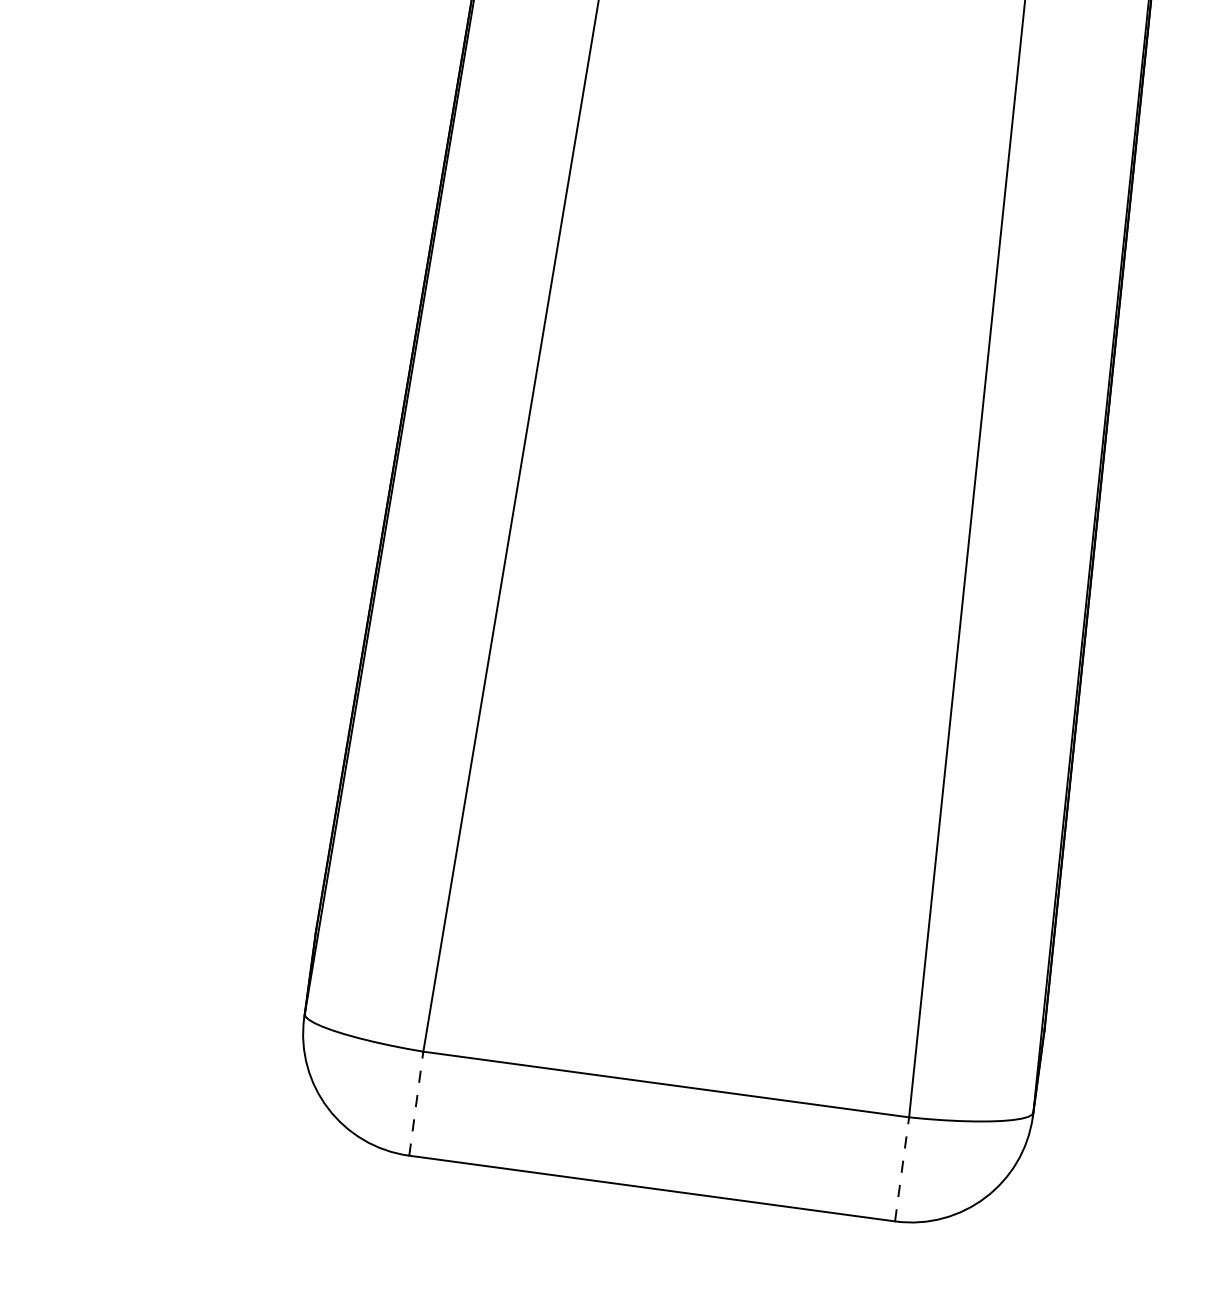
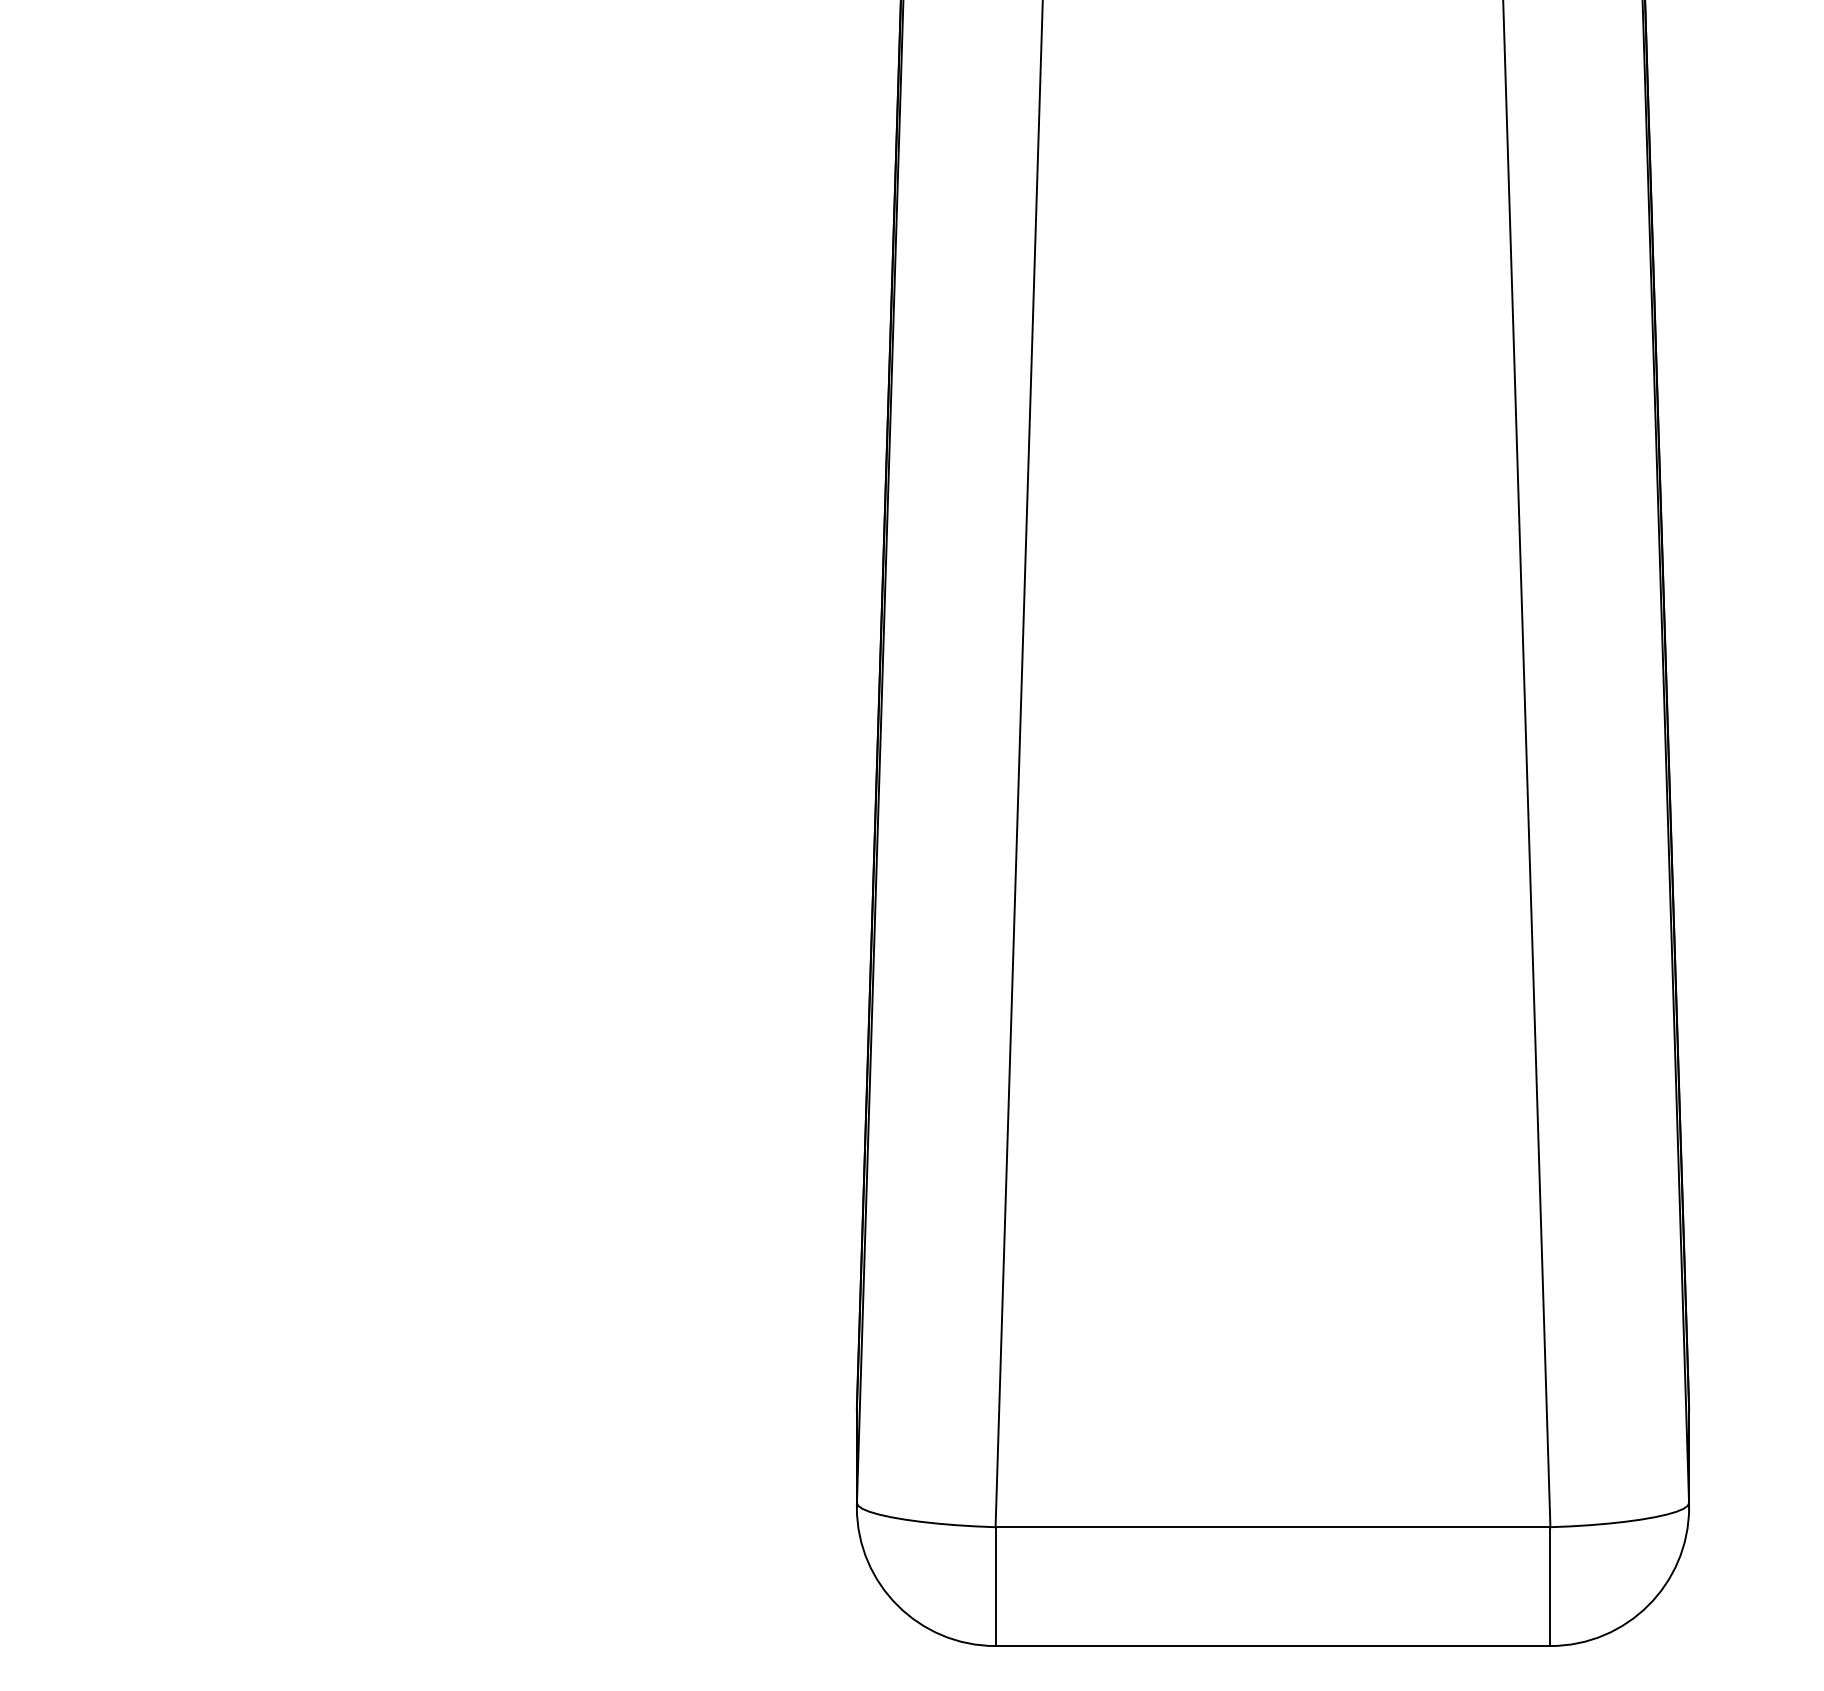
line: (416, 1103) -> (995, 1586), dashed -> solid
line: (902, 1169) -> (1550, 1586), dashed -> solid

